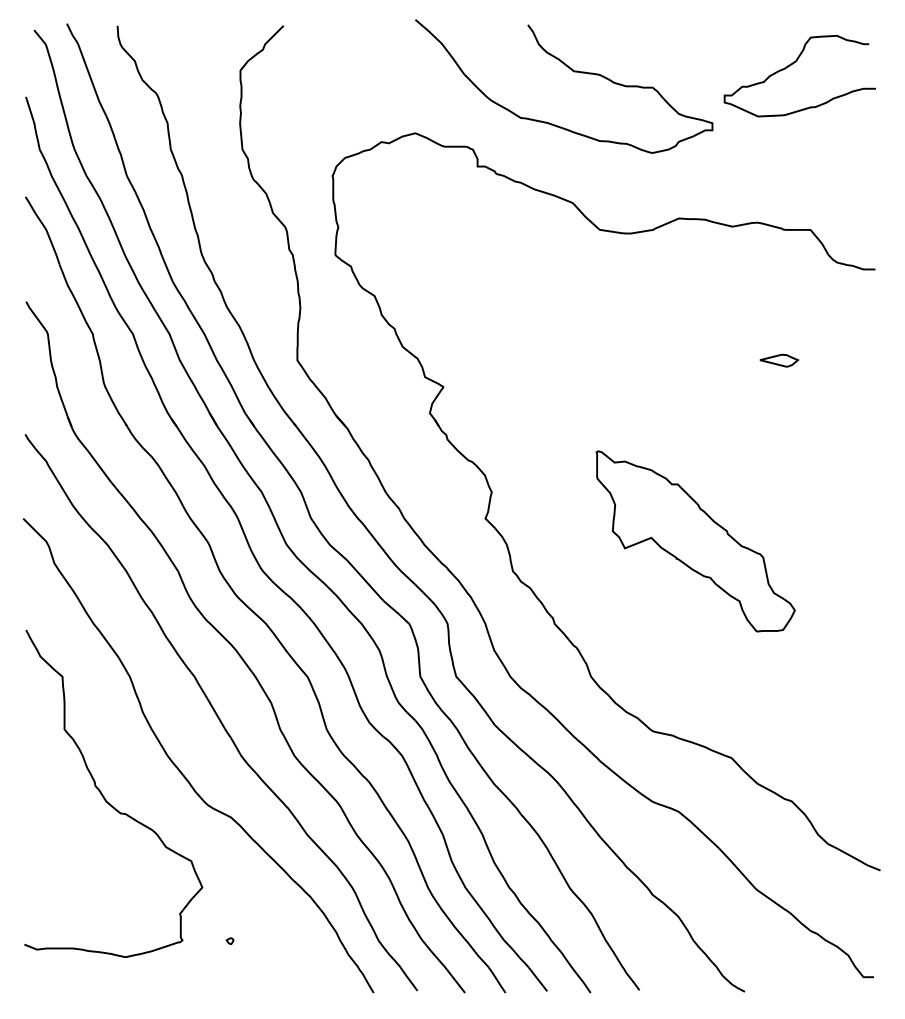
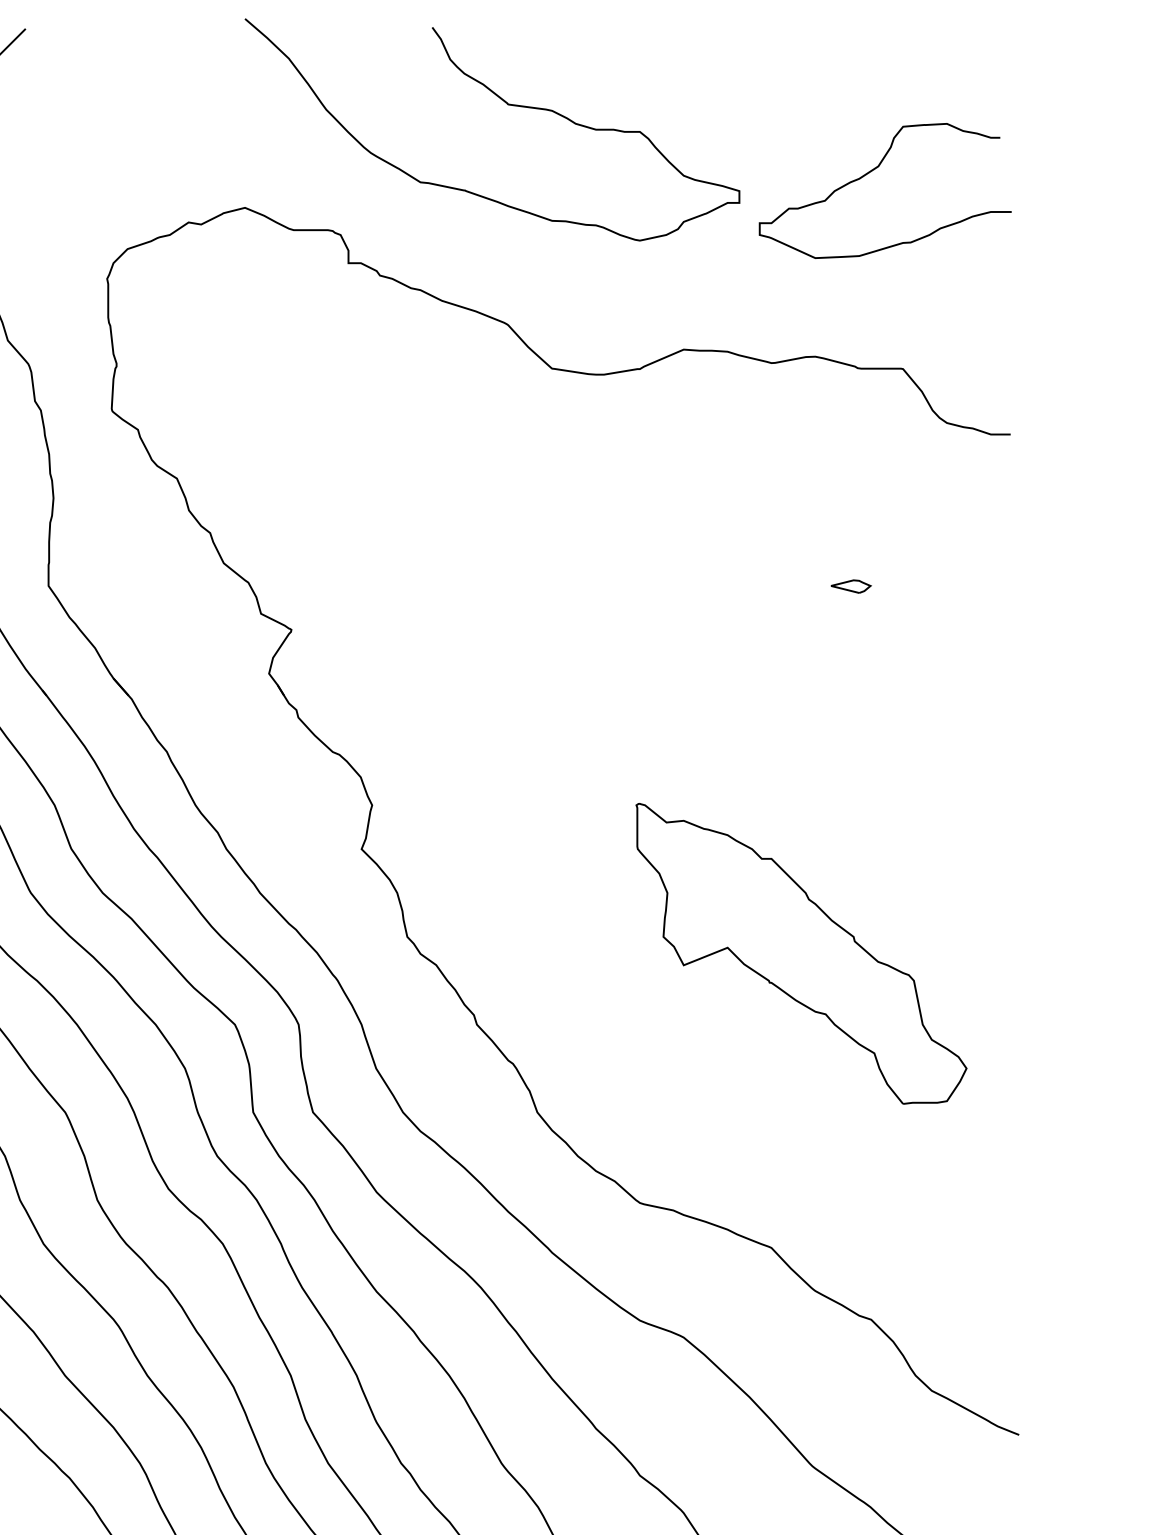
curve: (793, 64) -> (874, 171), moved
part: (779, 360) -> (851, 586), size x0.62
part: (695, 541) -> (801, 953), moved

